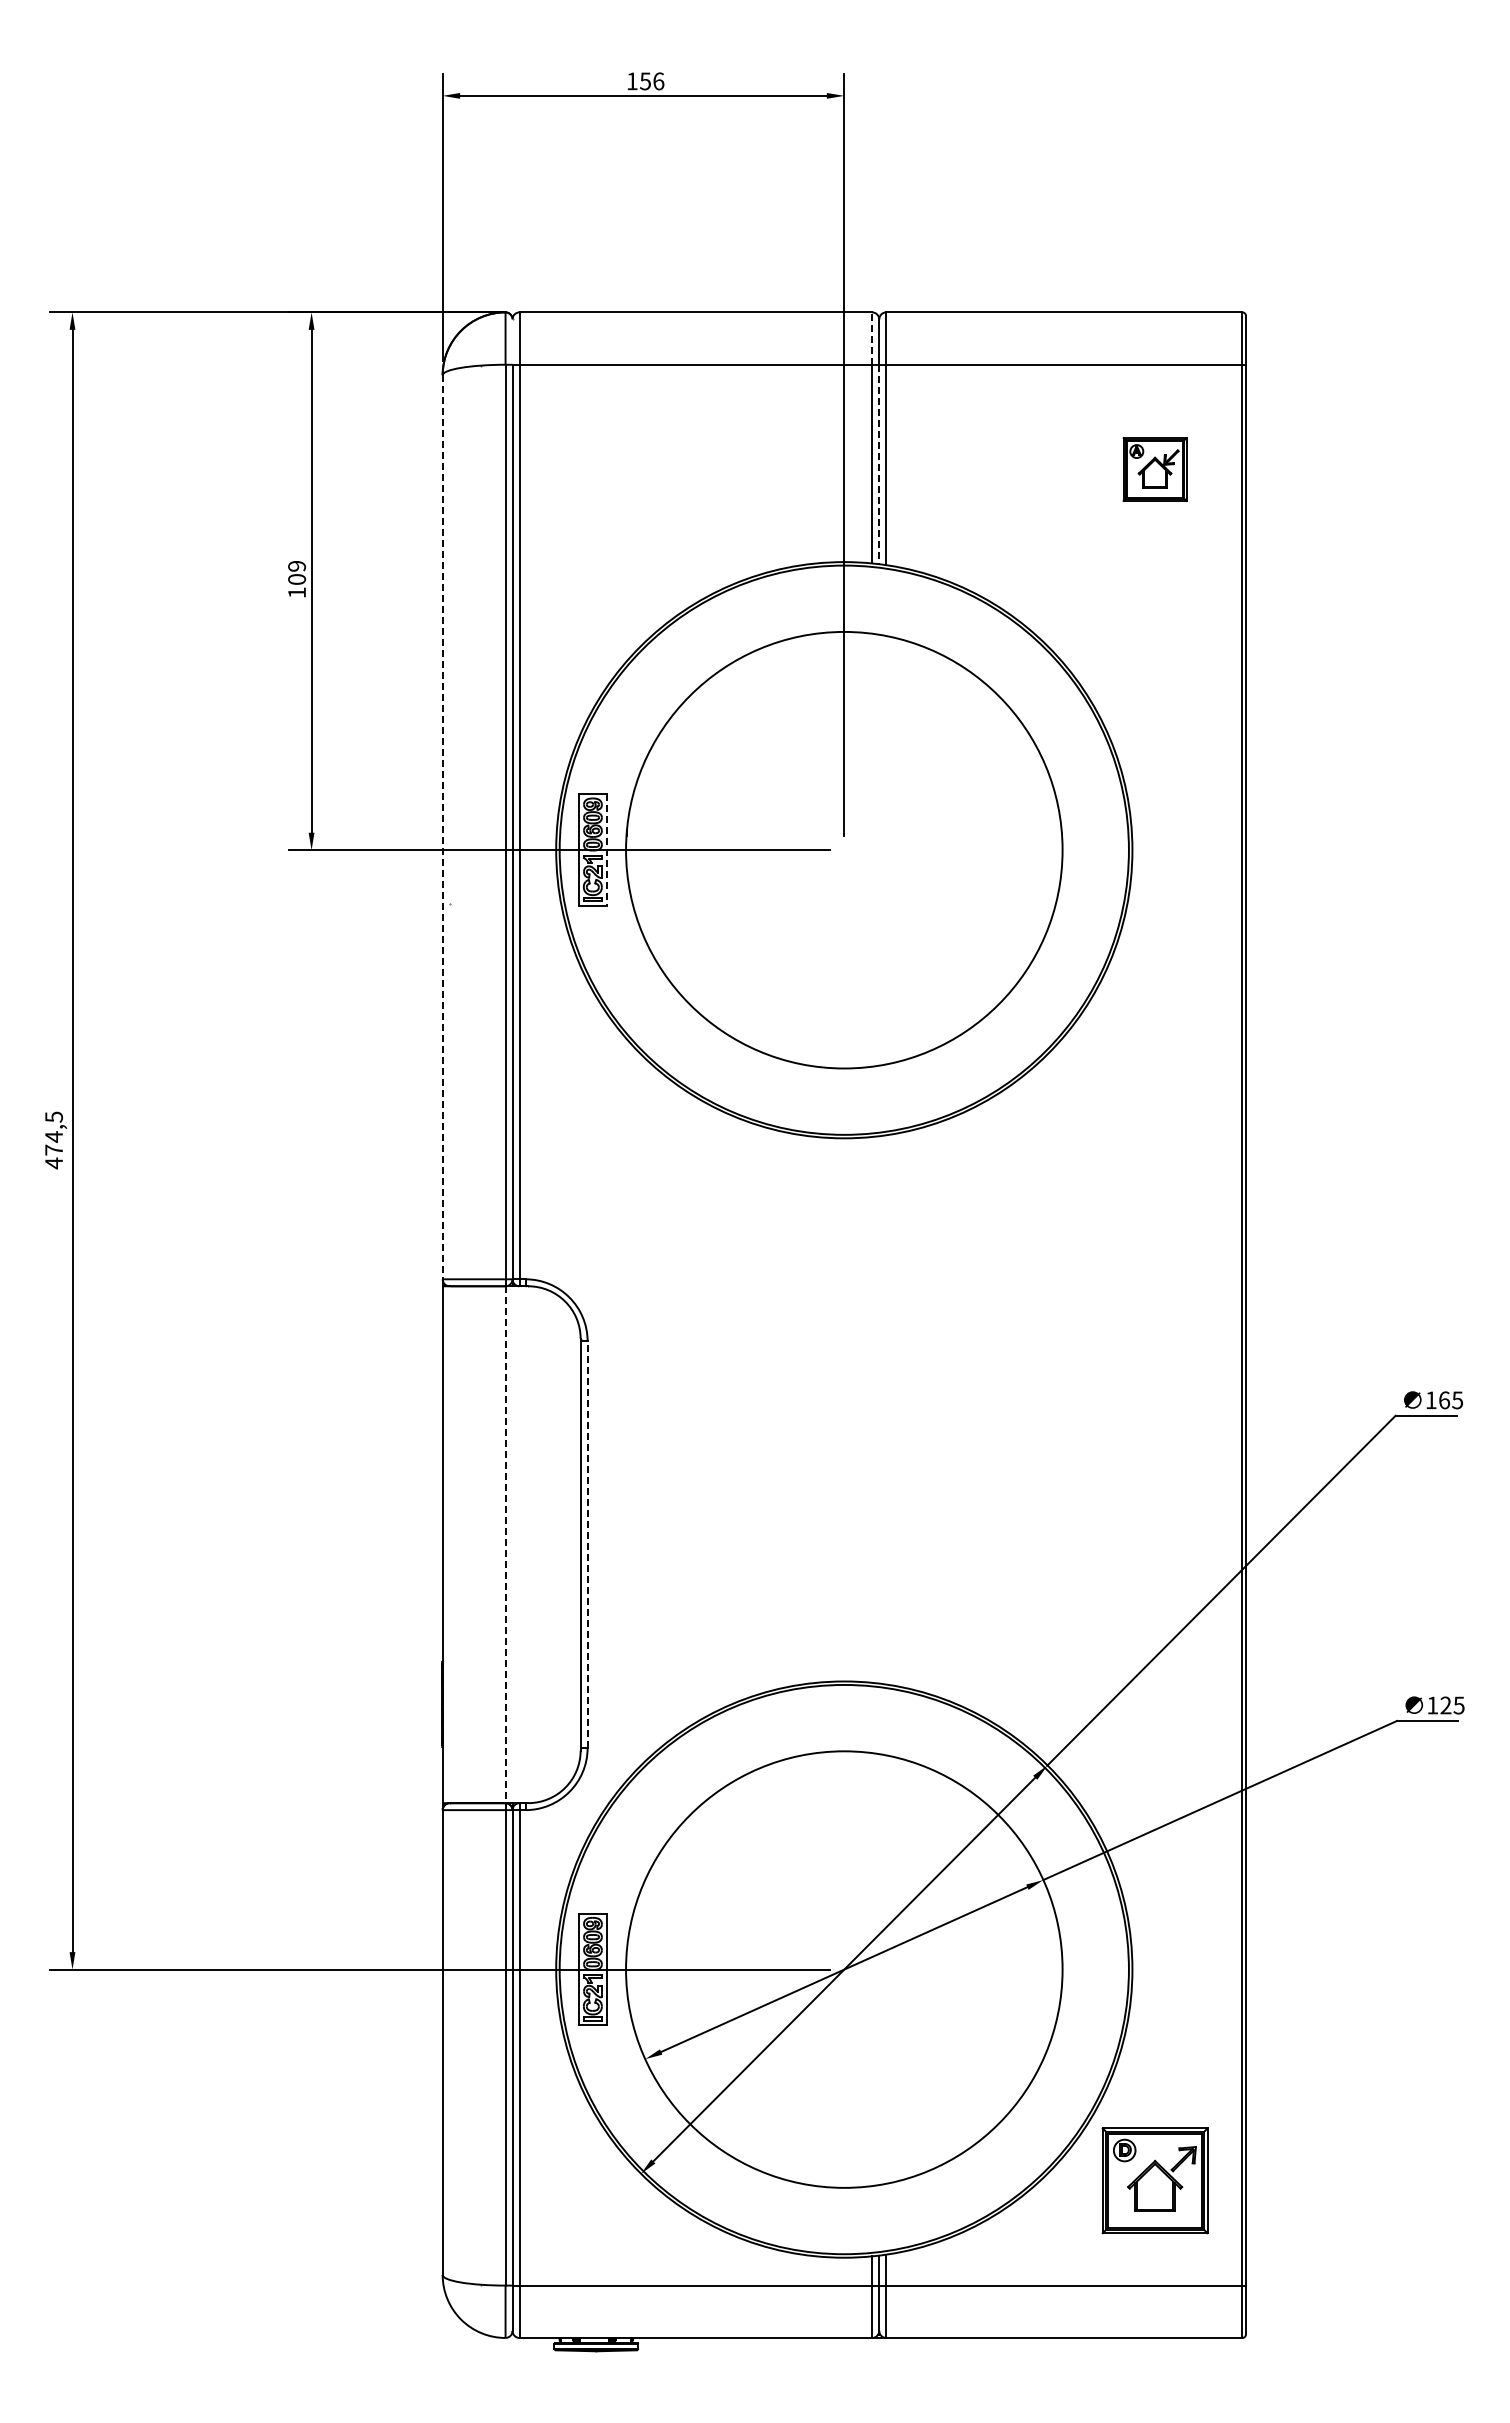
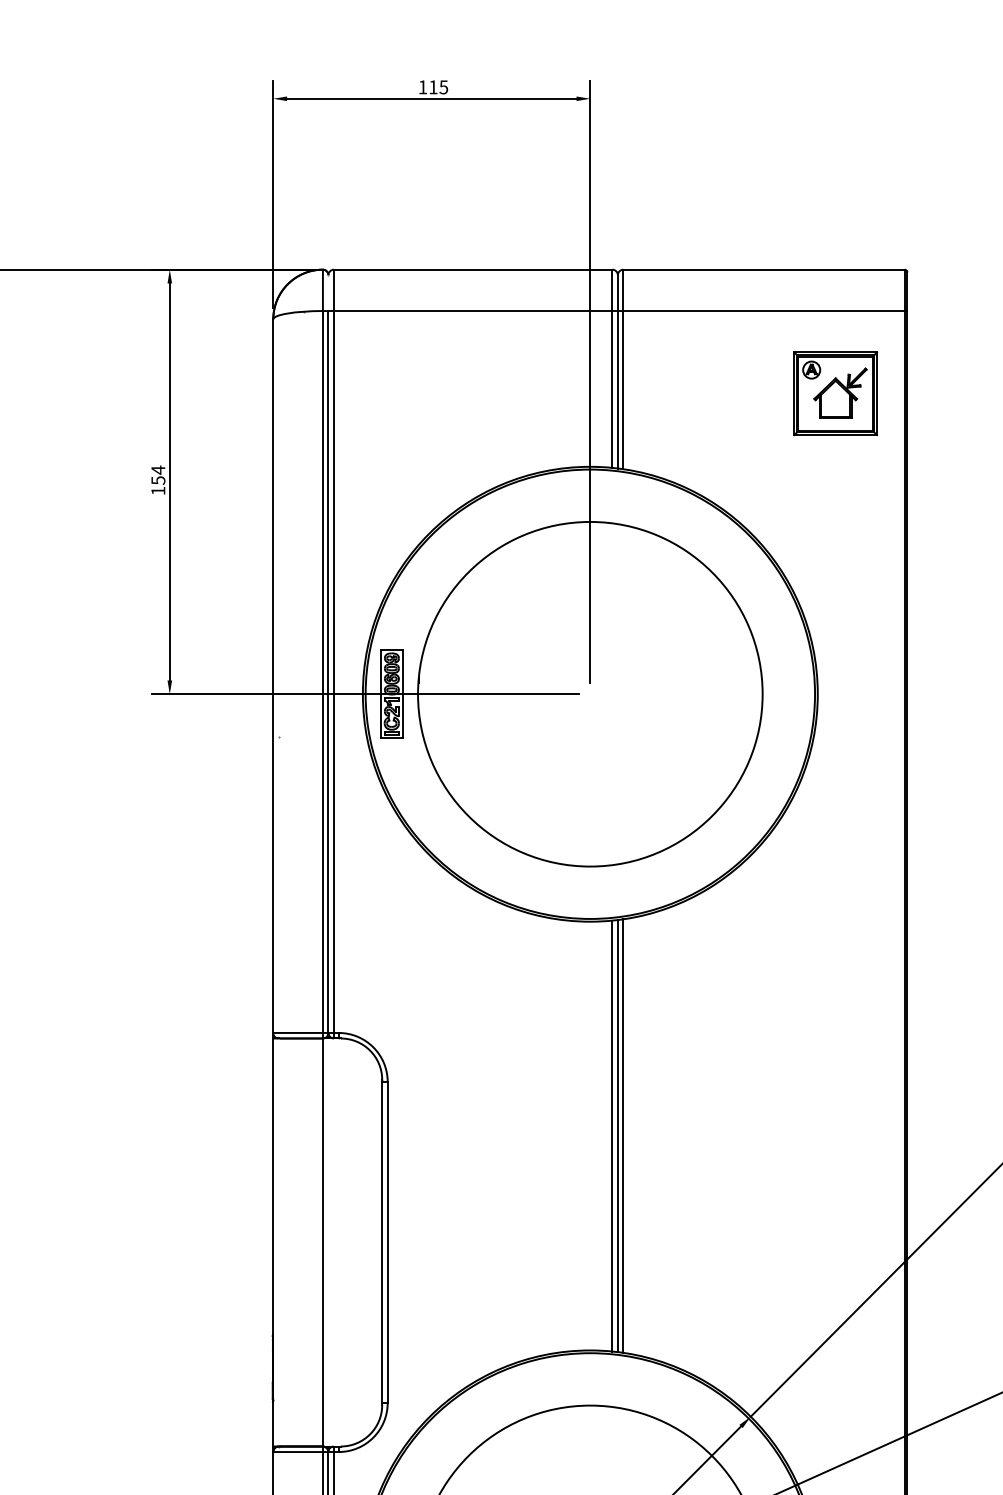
text: (652, 81) -> (438, 87), 156 -> 115
line: (872, 338) -> (612, 290), dashed -> solid
line: (879, 464) -> (618, 389), dashed -> solid
part: (1154, 469) -> (835, 393), size x1.67
text: (297, 572) -> (158, 475), 109 -> 154
line: (442, 827) -> (273, 676), dashed -> solid
line: (606, 850) -> (402, 694), dashed -> solid
line: (872, 1409) -> (612, 1135), added
line: (879, 1409) -> (618, 1135), added
line: (886, 1409) -> (623, 1135), added
line: (587, 1544) -> (387, 1242), dashed -> solid
line: (505, 1545) -> (322, 1243), dashed -> solid

